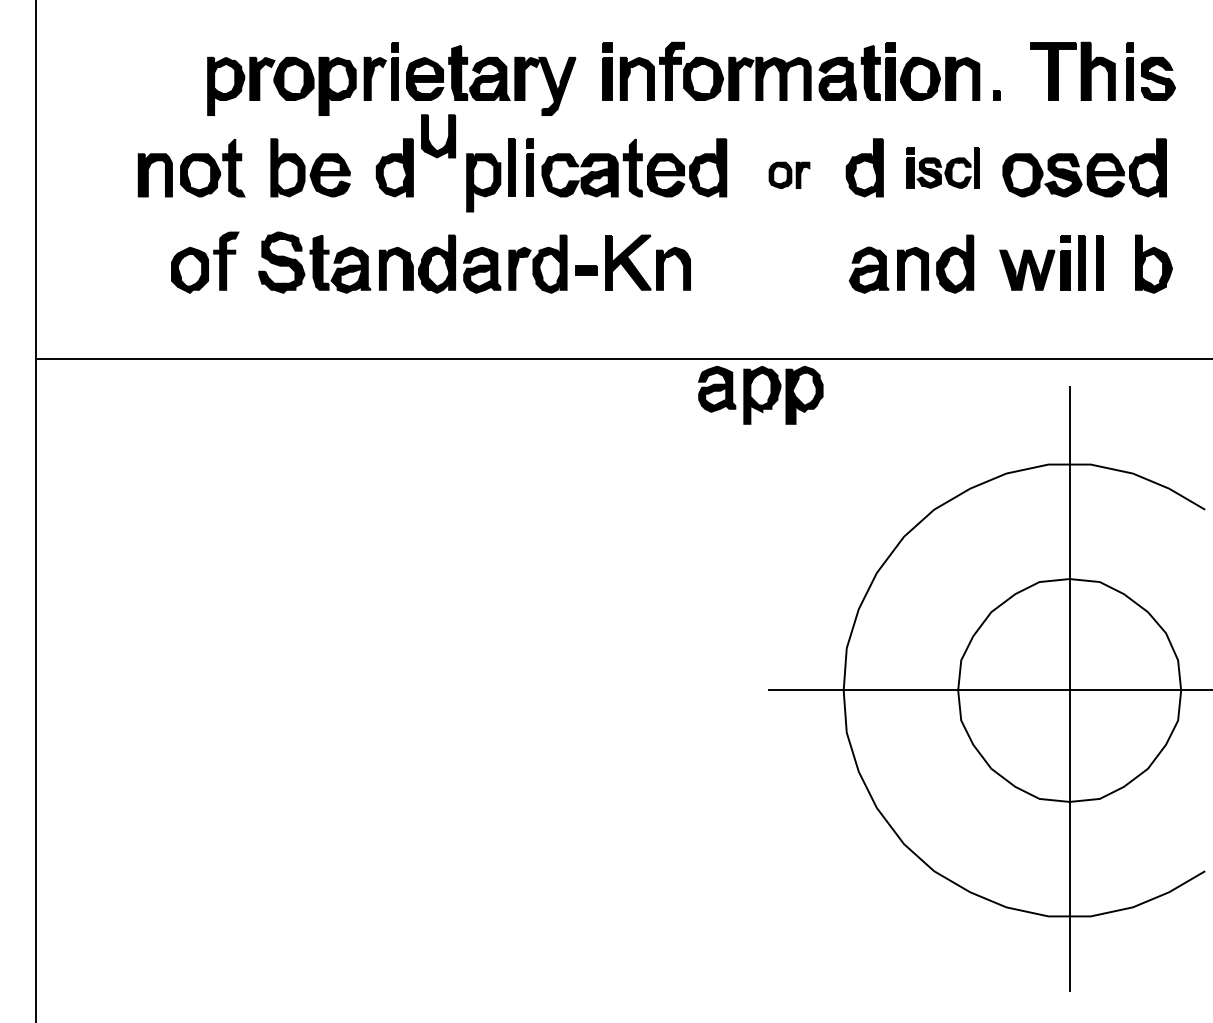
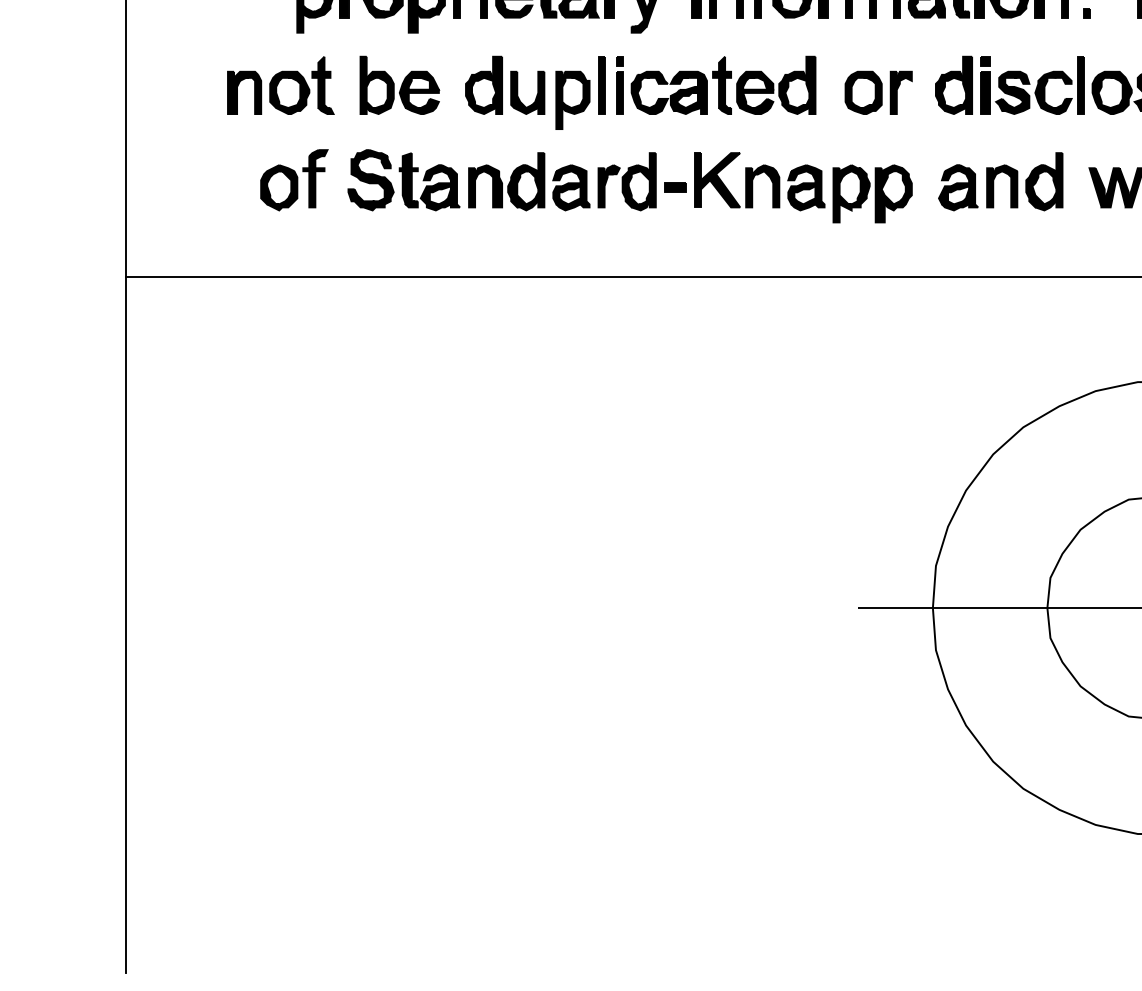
part: (446, 140) -> (535, 97), moved
part: (942, 167) -> (1031, 85), size x1.43
part: (789, 175) -> (878, 93), size x1.67
part: (760, 394) -> (849, 193), moved

